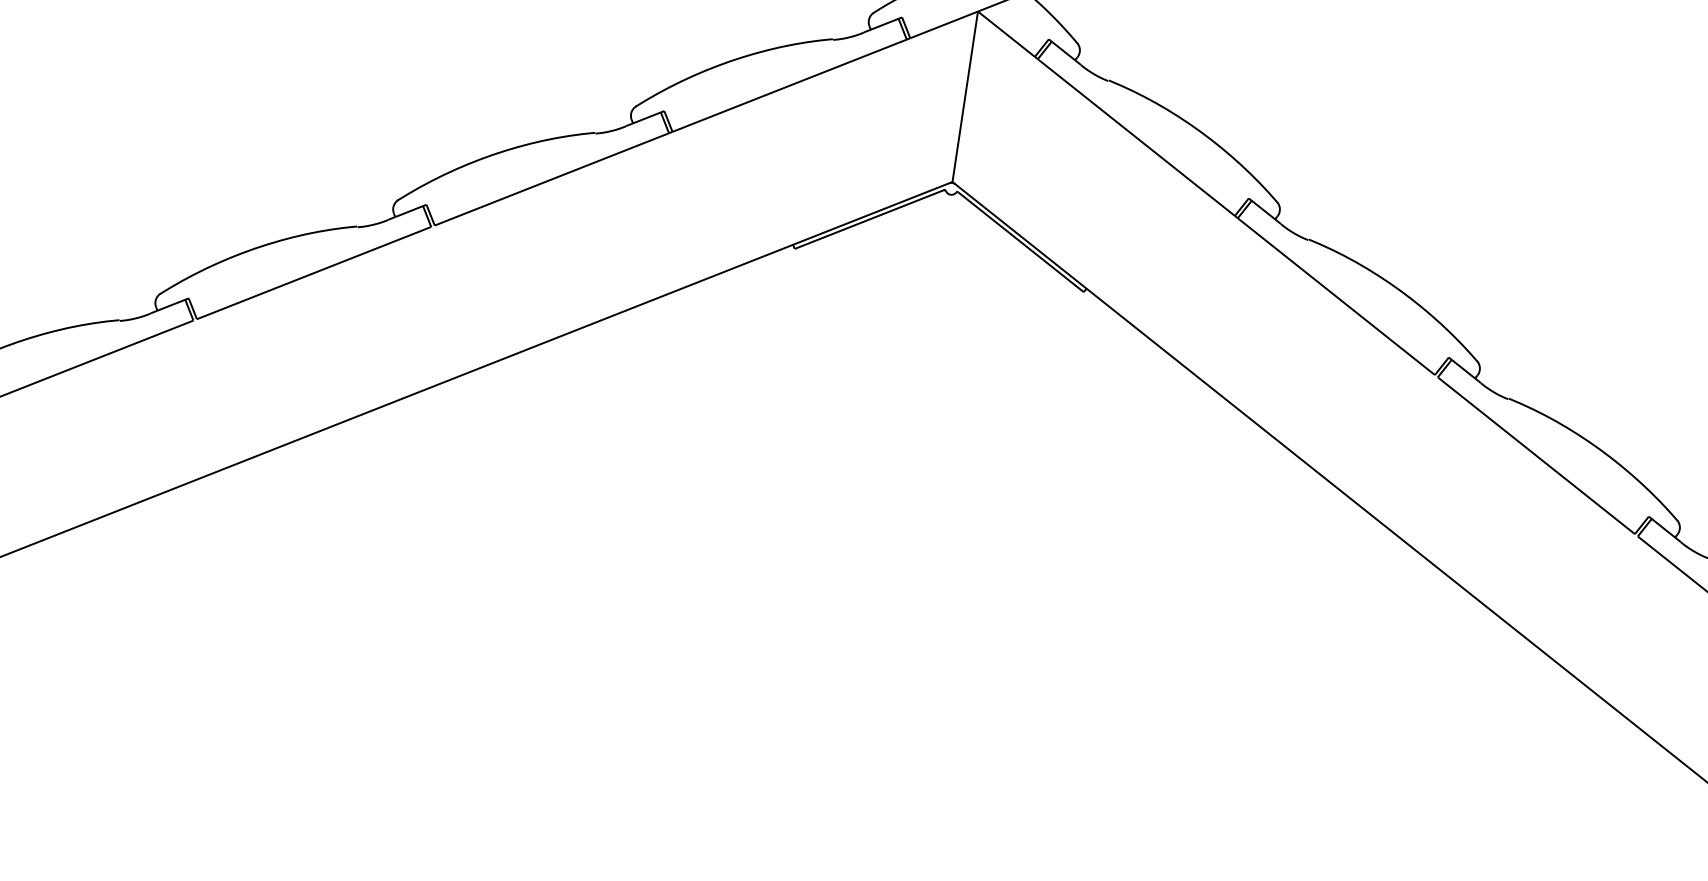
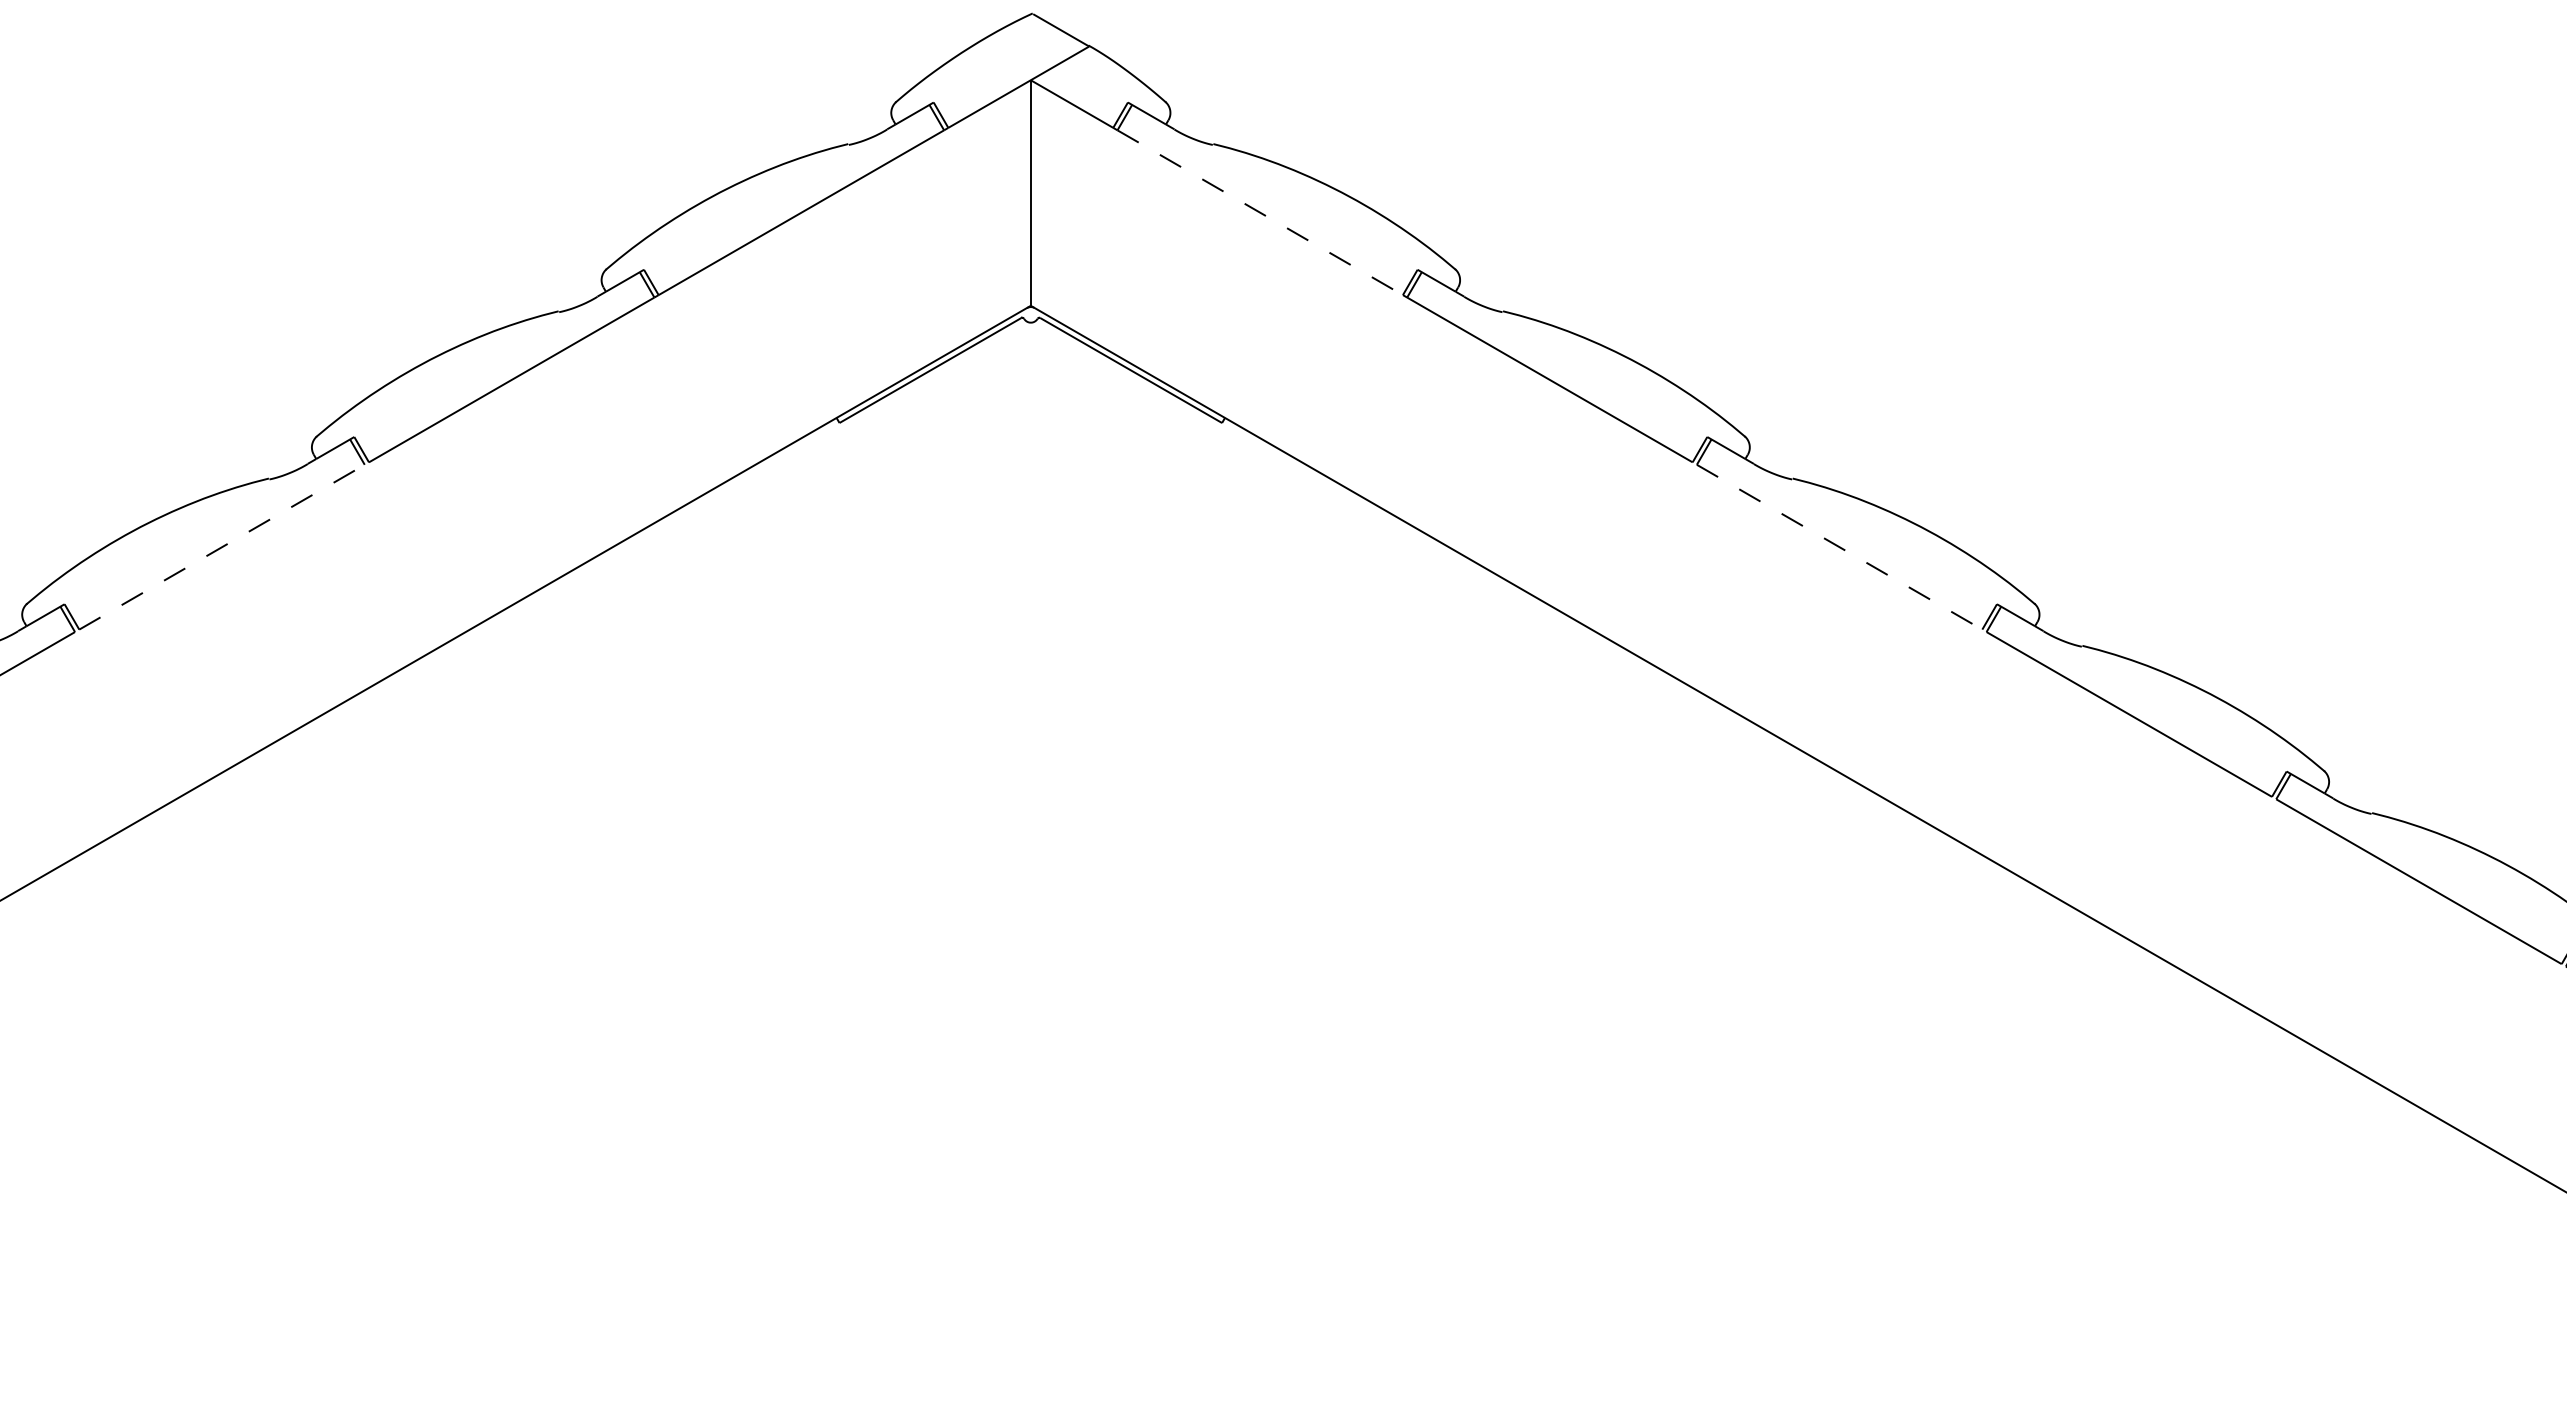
line: (1136, 137) -> (1260, 212), solid -> dashed
line: (314, 273) -> (222, 547), solid -> dashed
line: (1536, 455) -> (1839, 547), solid -> dashed

